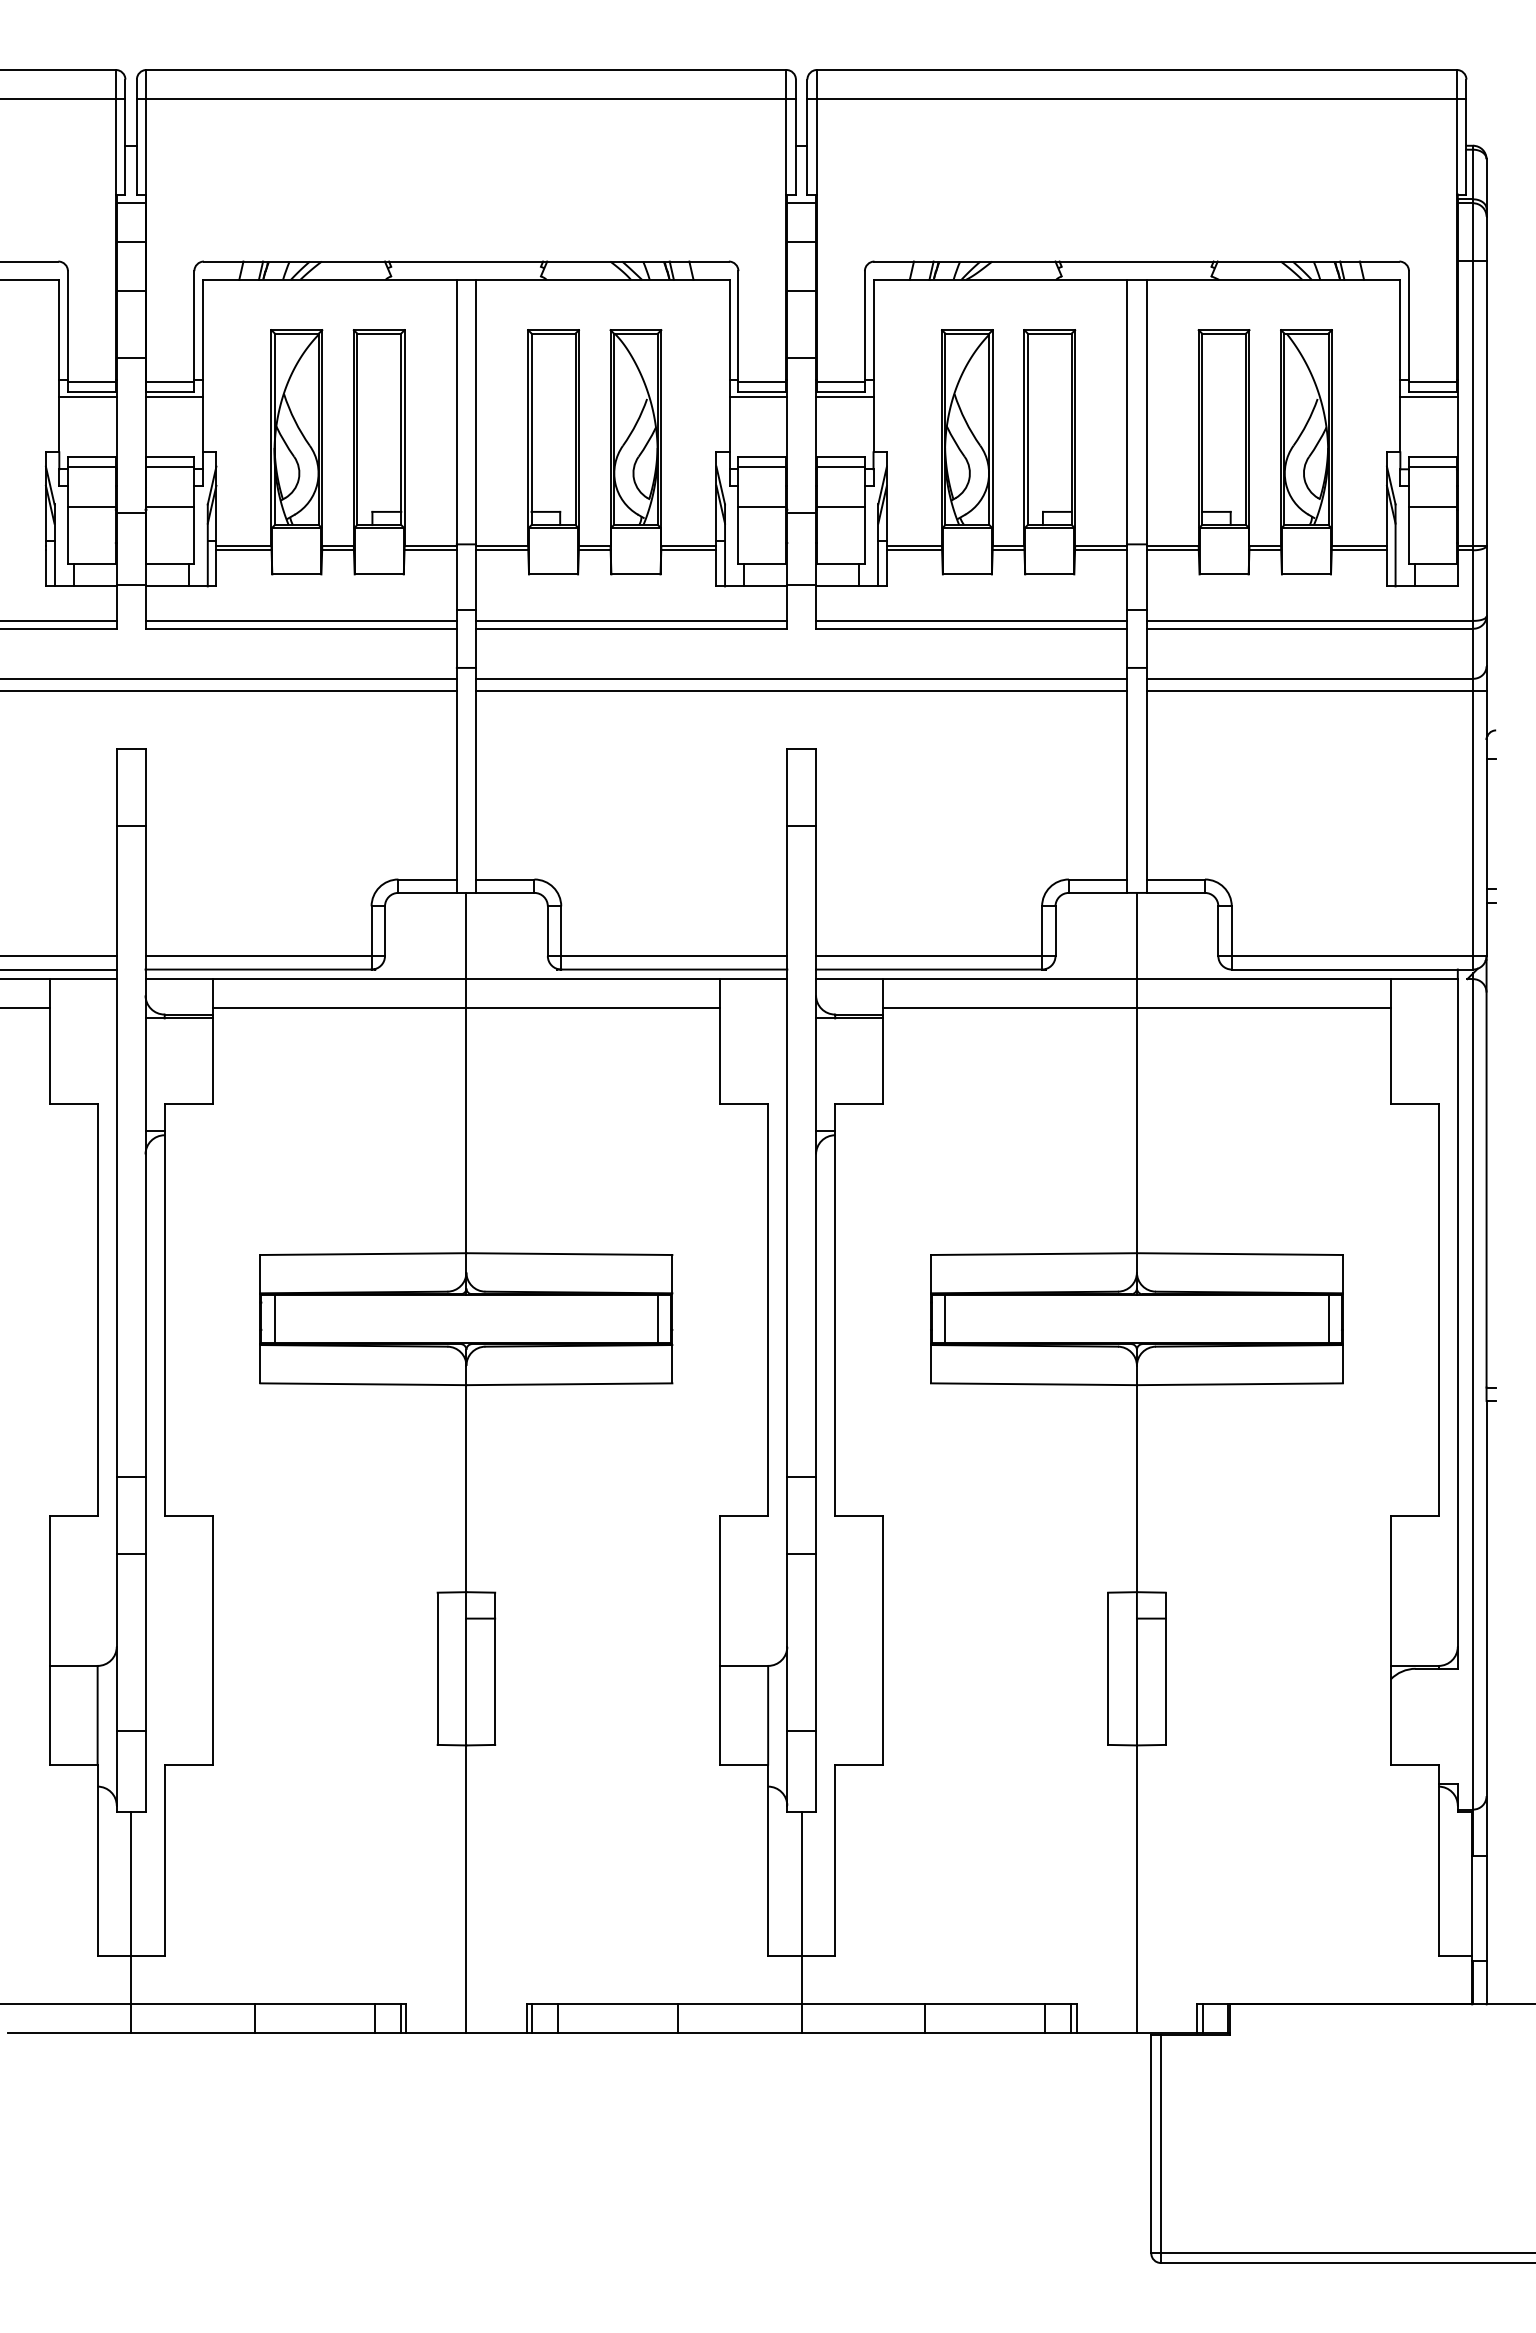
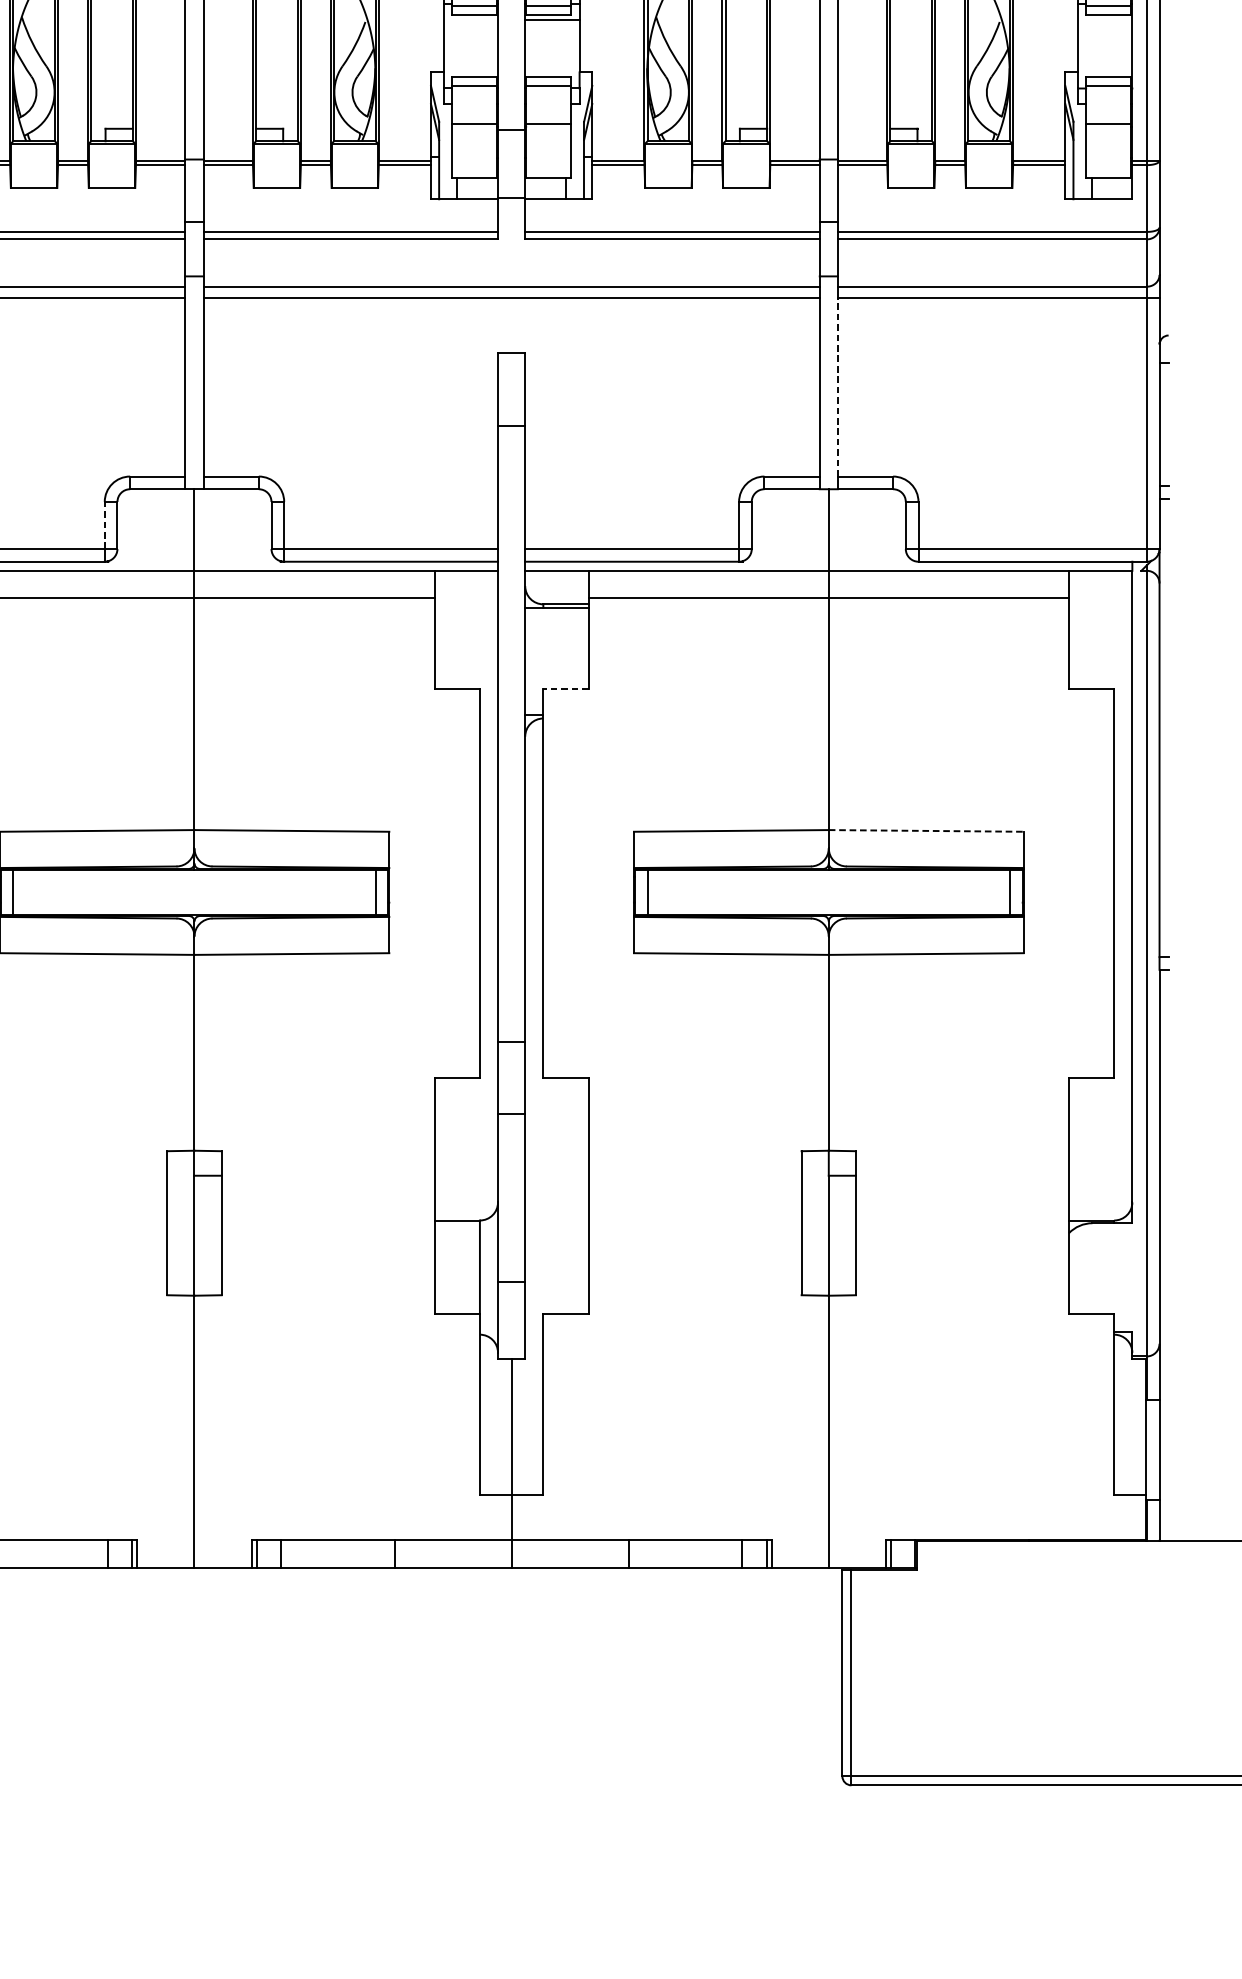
line: (758, 396) -> (470, 19), removed
line: (1428, 396) -> (1104, 19), removed
line: (1146, 784) -> (837, 386), solid -> dashed
line: (371, 931) -> (104, 525), solid -> dashed
line: (859, 1103) -> (566, 688), solid -> dashed
line: (1239, 1254) -> (925, 831), solid -> dashed

